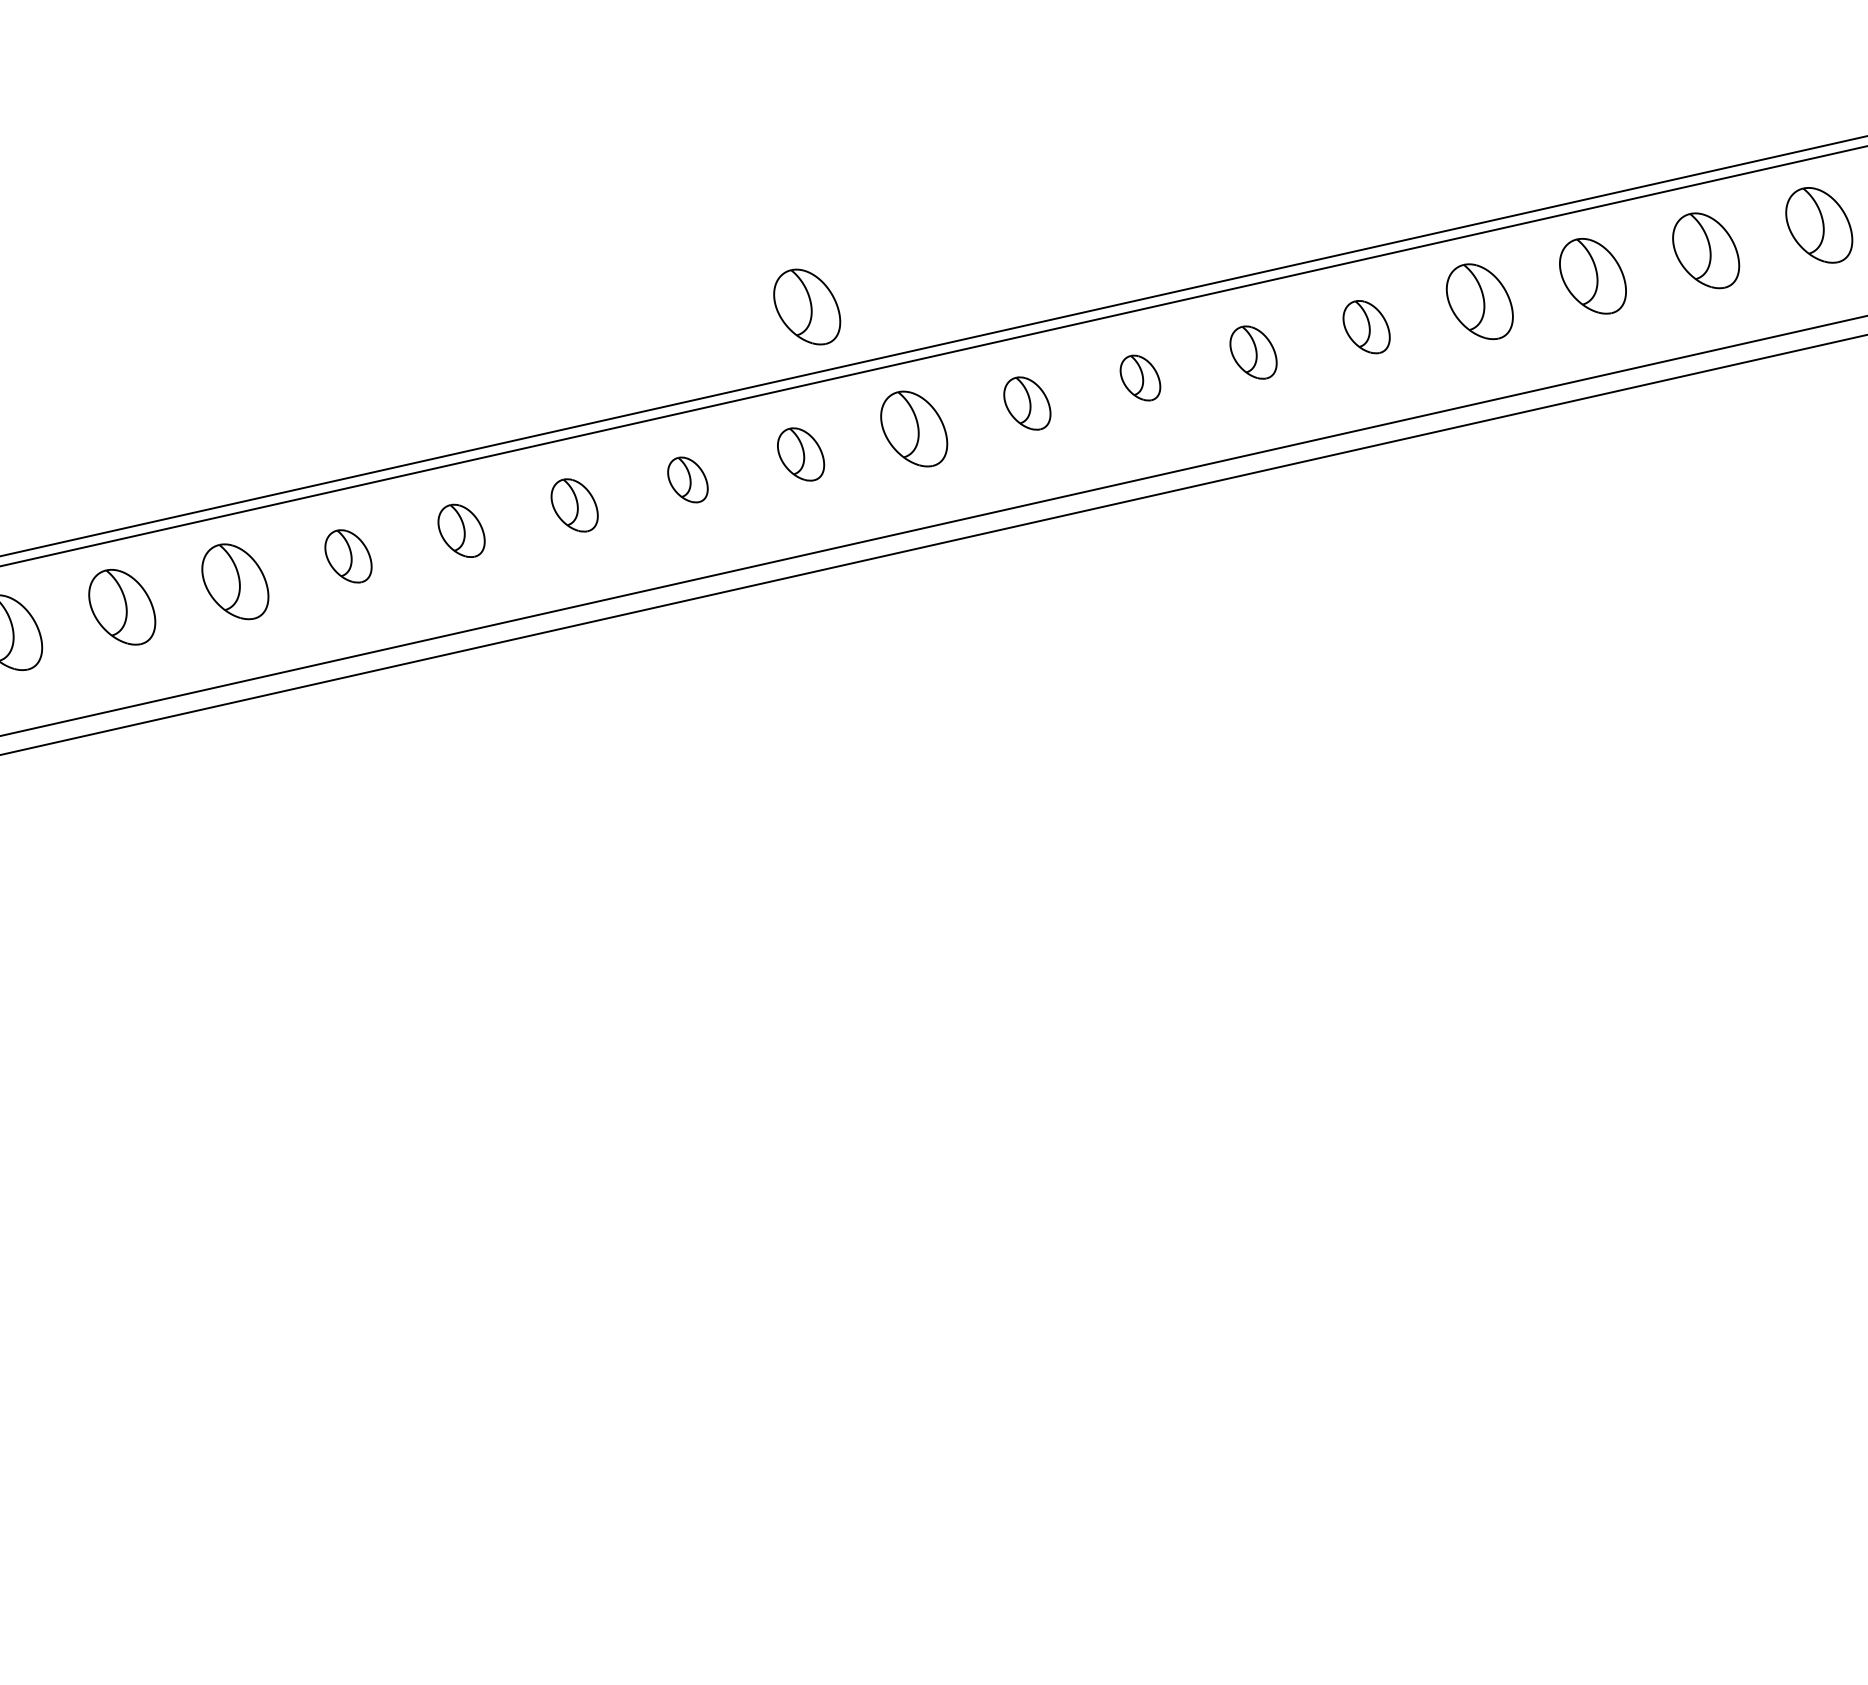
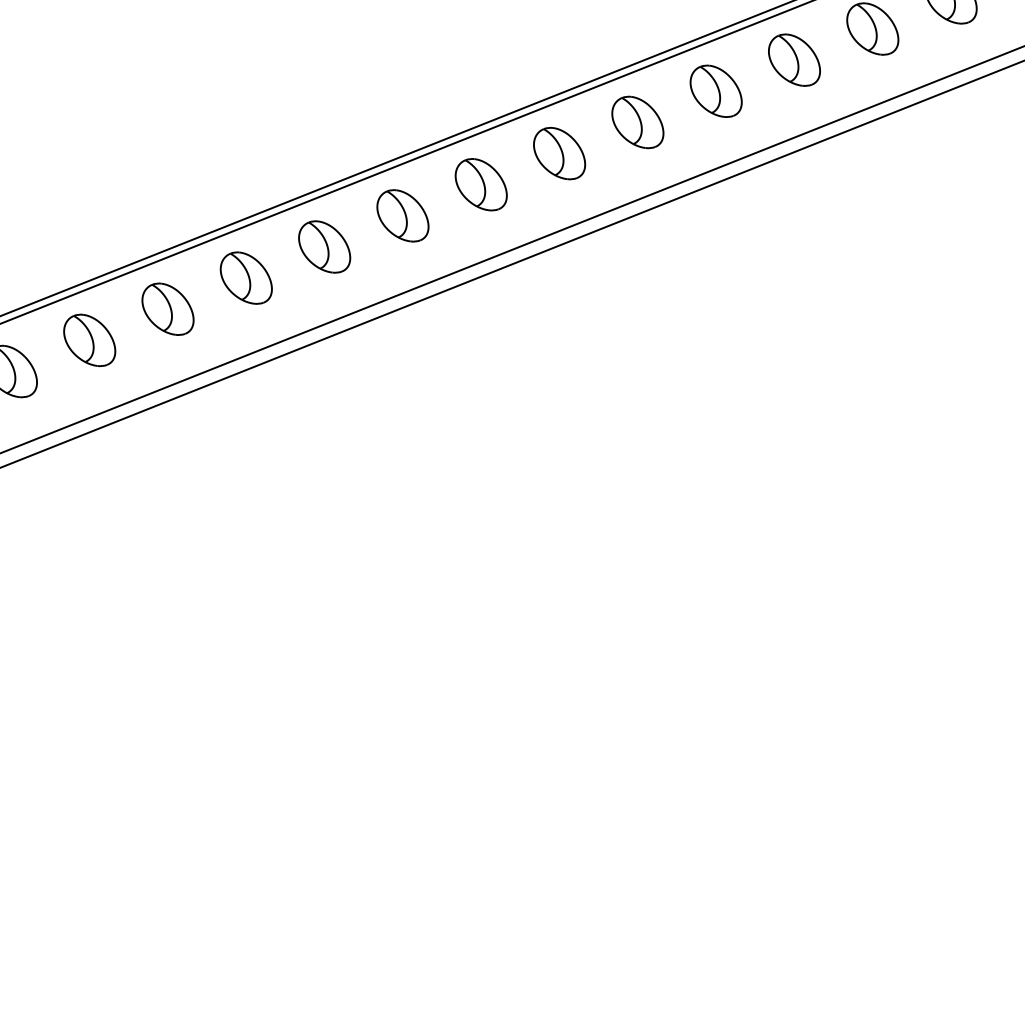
part: (807, 306) -> (390, 109), removed
part: (1366, 326) -> (794, 59), size x1.43
part: (1253, 352) -> (715, 91), size x1.43
part: (1140, 377) -> (637, 122), size x1.67
part: (1027, 403) -> (559, 153), size x1.43
part: (800, 454) -> (402, 216), size x1.43
part: (687, 479) -> (324, 246), size x1.67
part: (574, 505) -> (245, 278), size x1.43
part: (461, 530) -> (167, 309), size x1.43
part: (348, 556) -> (89, 340), size x1.43

